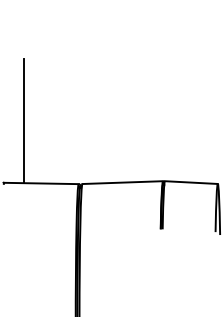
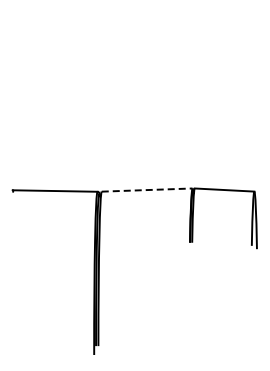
line: (23, 120) -> (35, 120), removed
line: (123, 182) -> (147, 190), solid -> dashed

